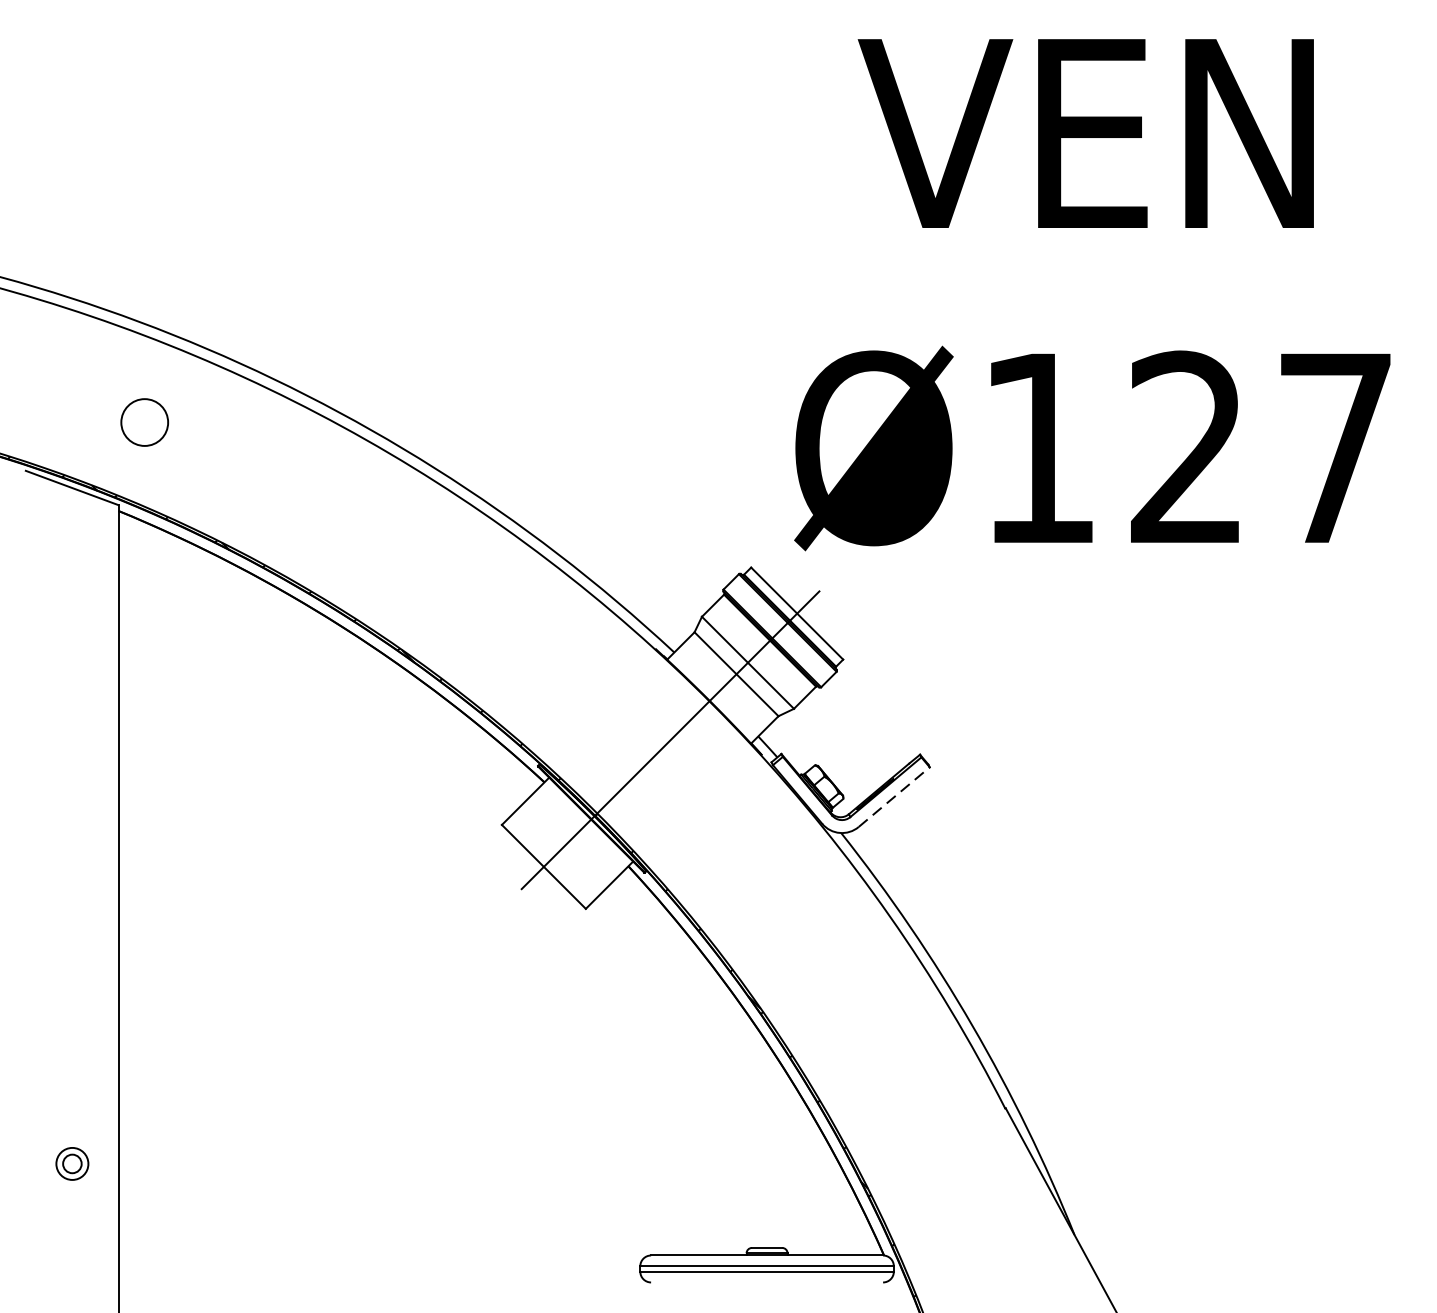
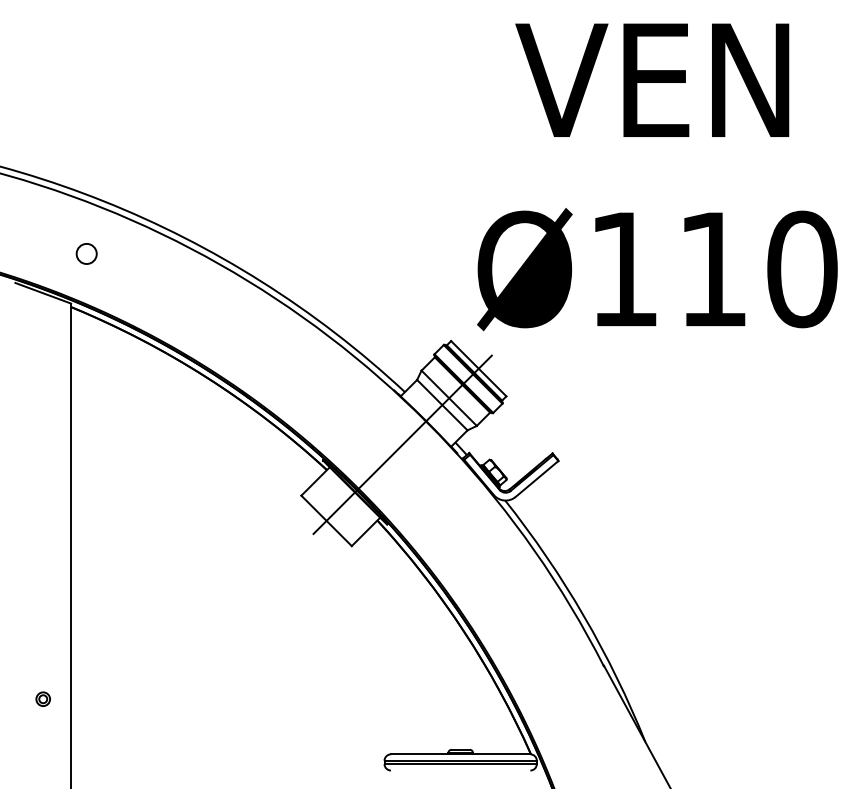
circle: (144, 421) -> (86, 253), size x0.71
text: (1262, 448) -> (758, 269), Ø127 -> Ø110
line: (894, 796) -> (537, 478), dashed -> solid
part: (70, 1162) -> (42, 698), size x0.71

